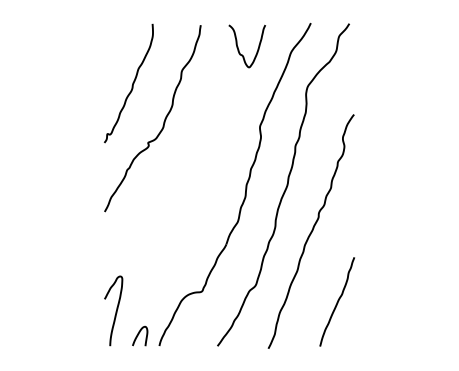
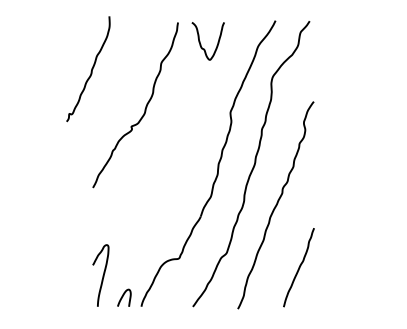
curve: (239, 50) -> (201, 44), moved
curve: (131, 86) -> (90, 71), moved

